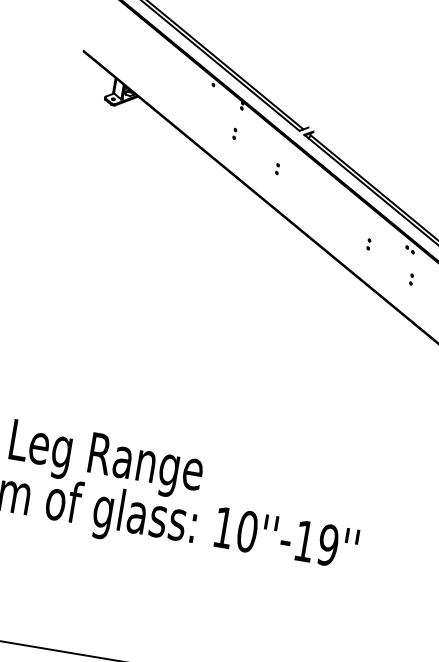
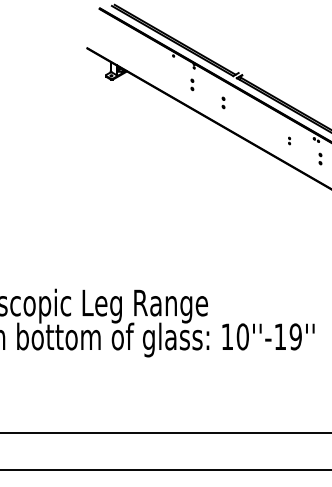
part: (235, 133) -> (192, 84), size x1.6
part: (276, 168) -> (222, 102), size x1.6
part: (411, 279) -> (320, 158), size x1.6

